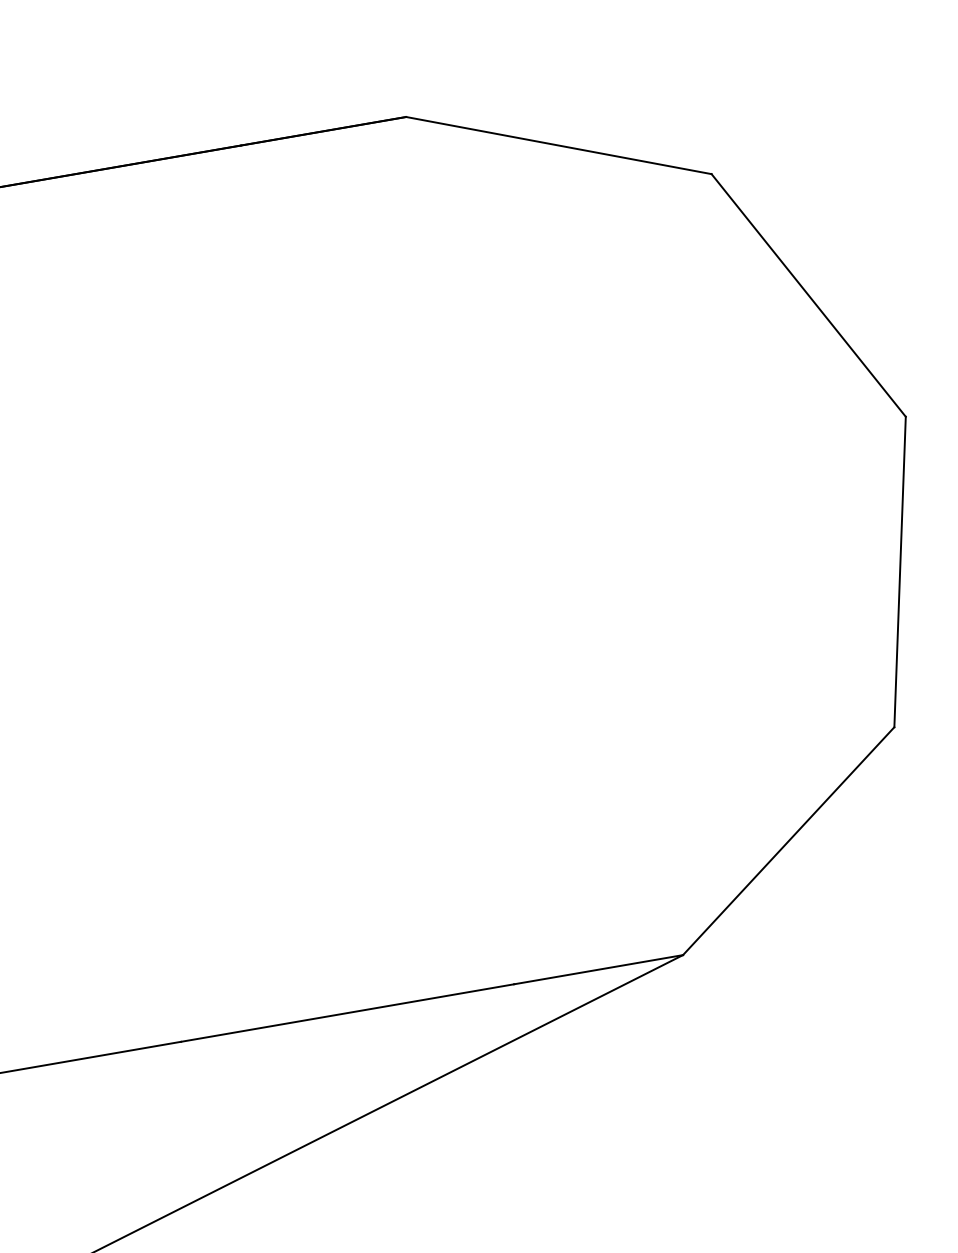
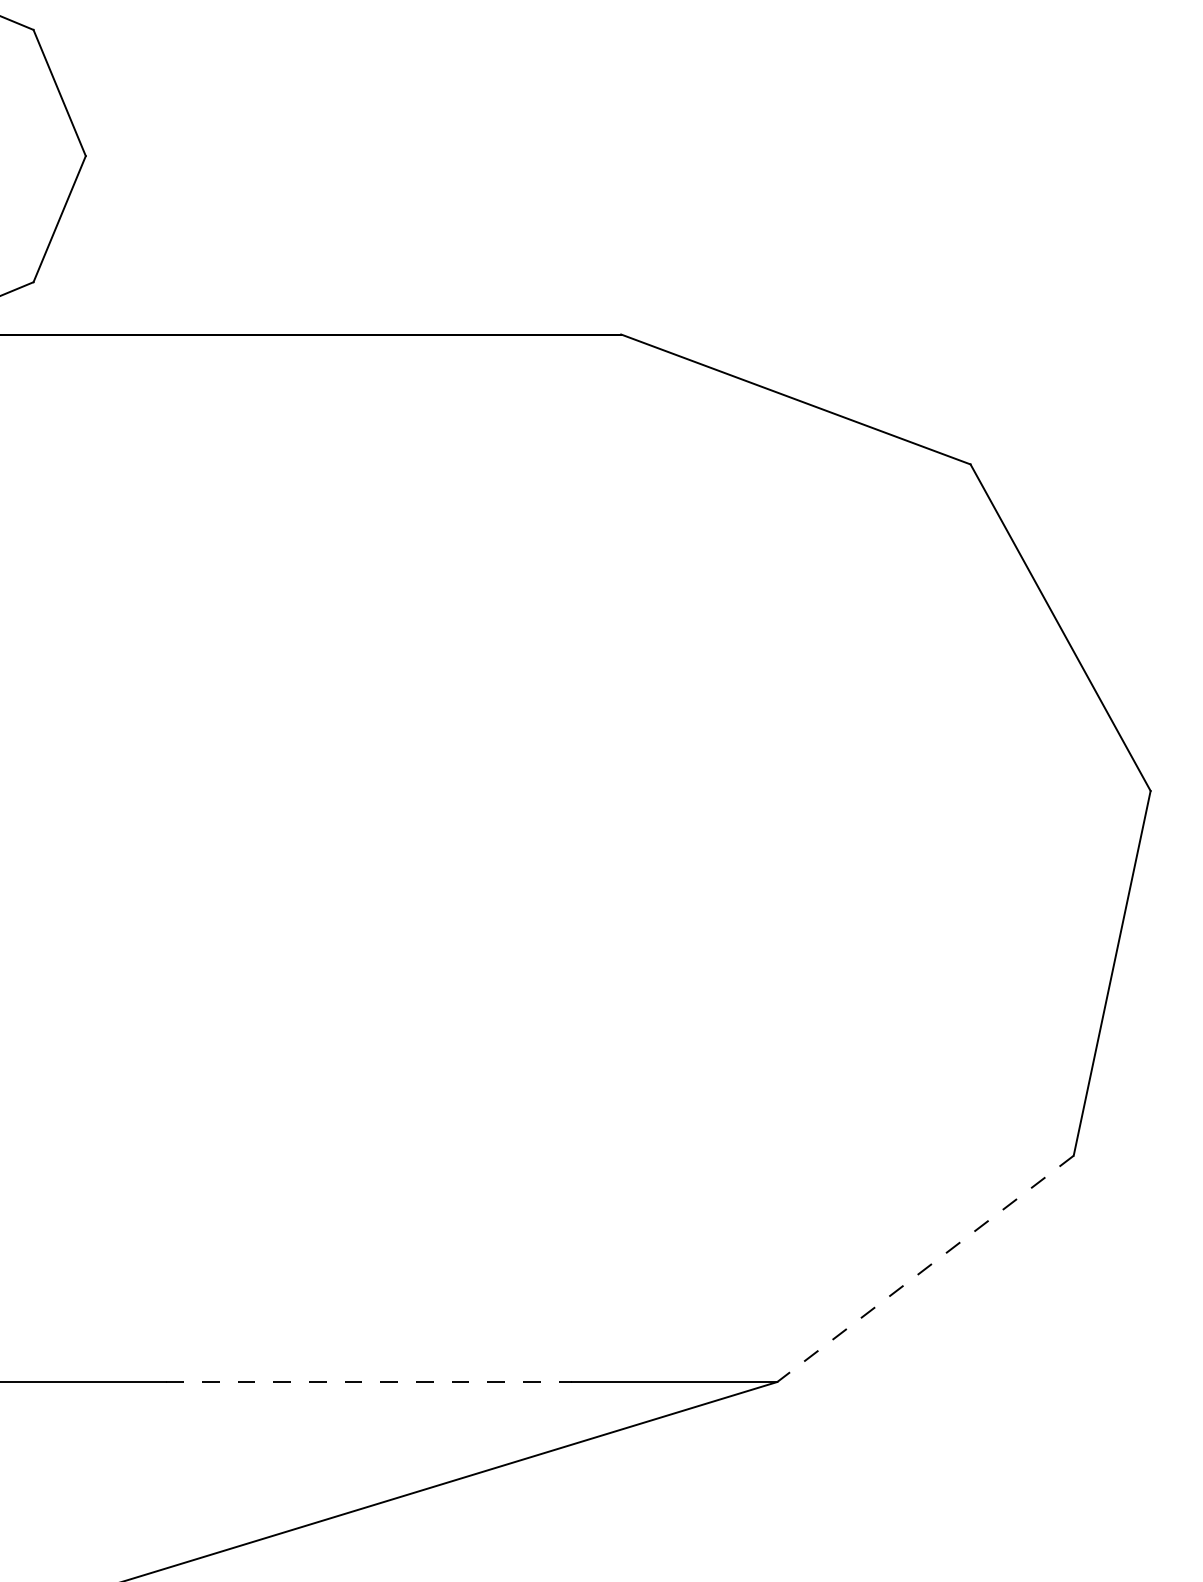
line: (788, 841) -> (925, 1269), solid -> dashed
line: (347, 1013) -> (368, 1382), solid -> dashed

